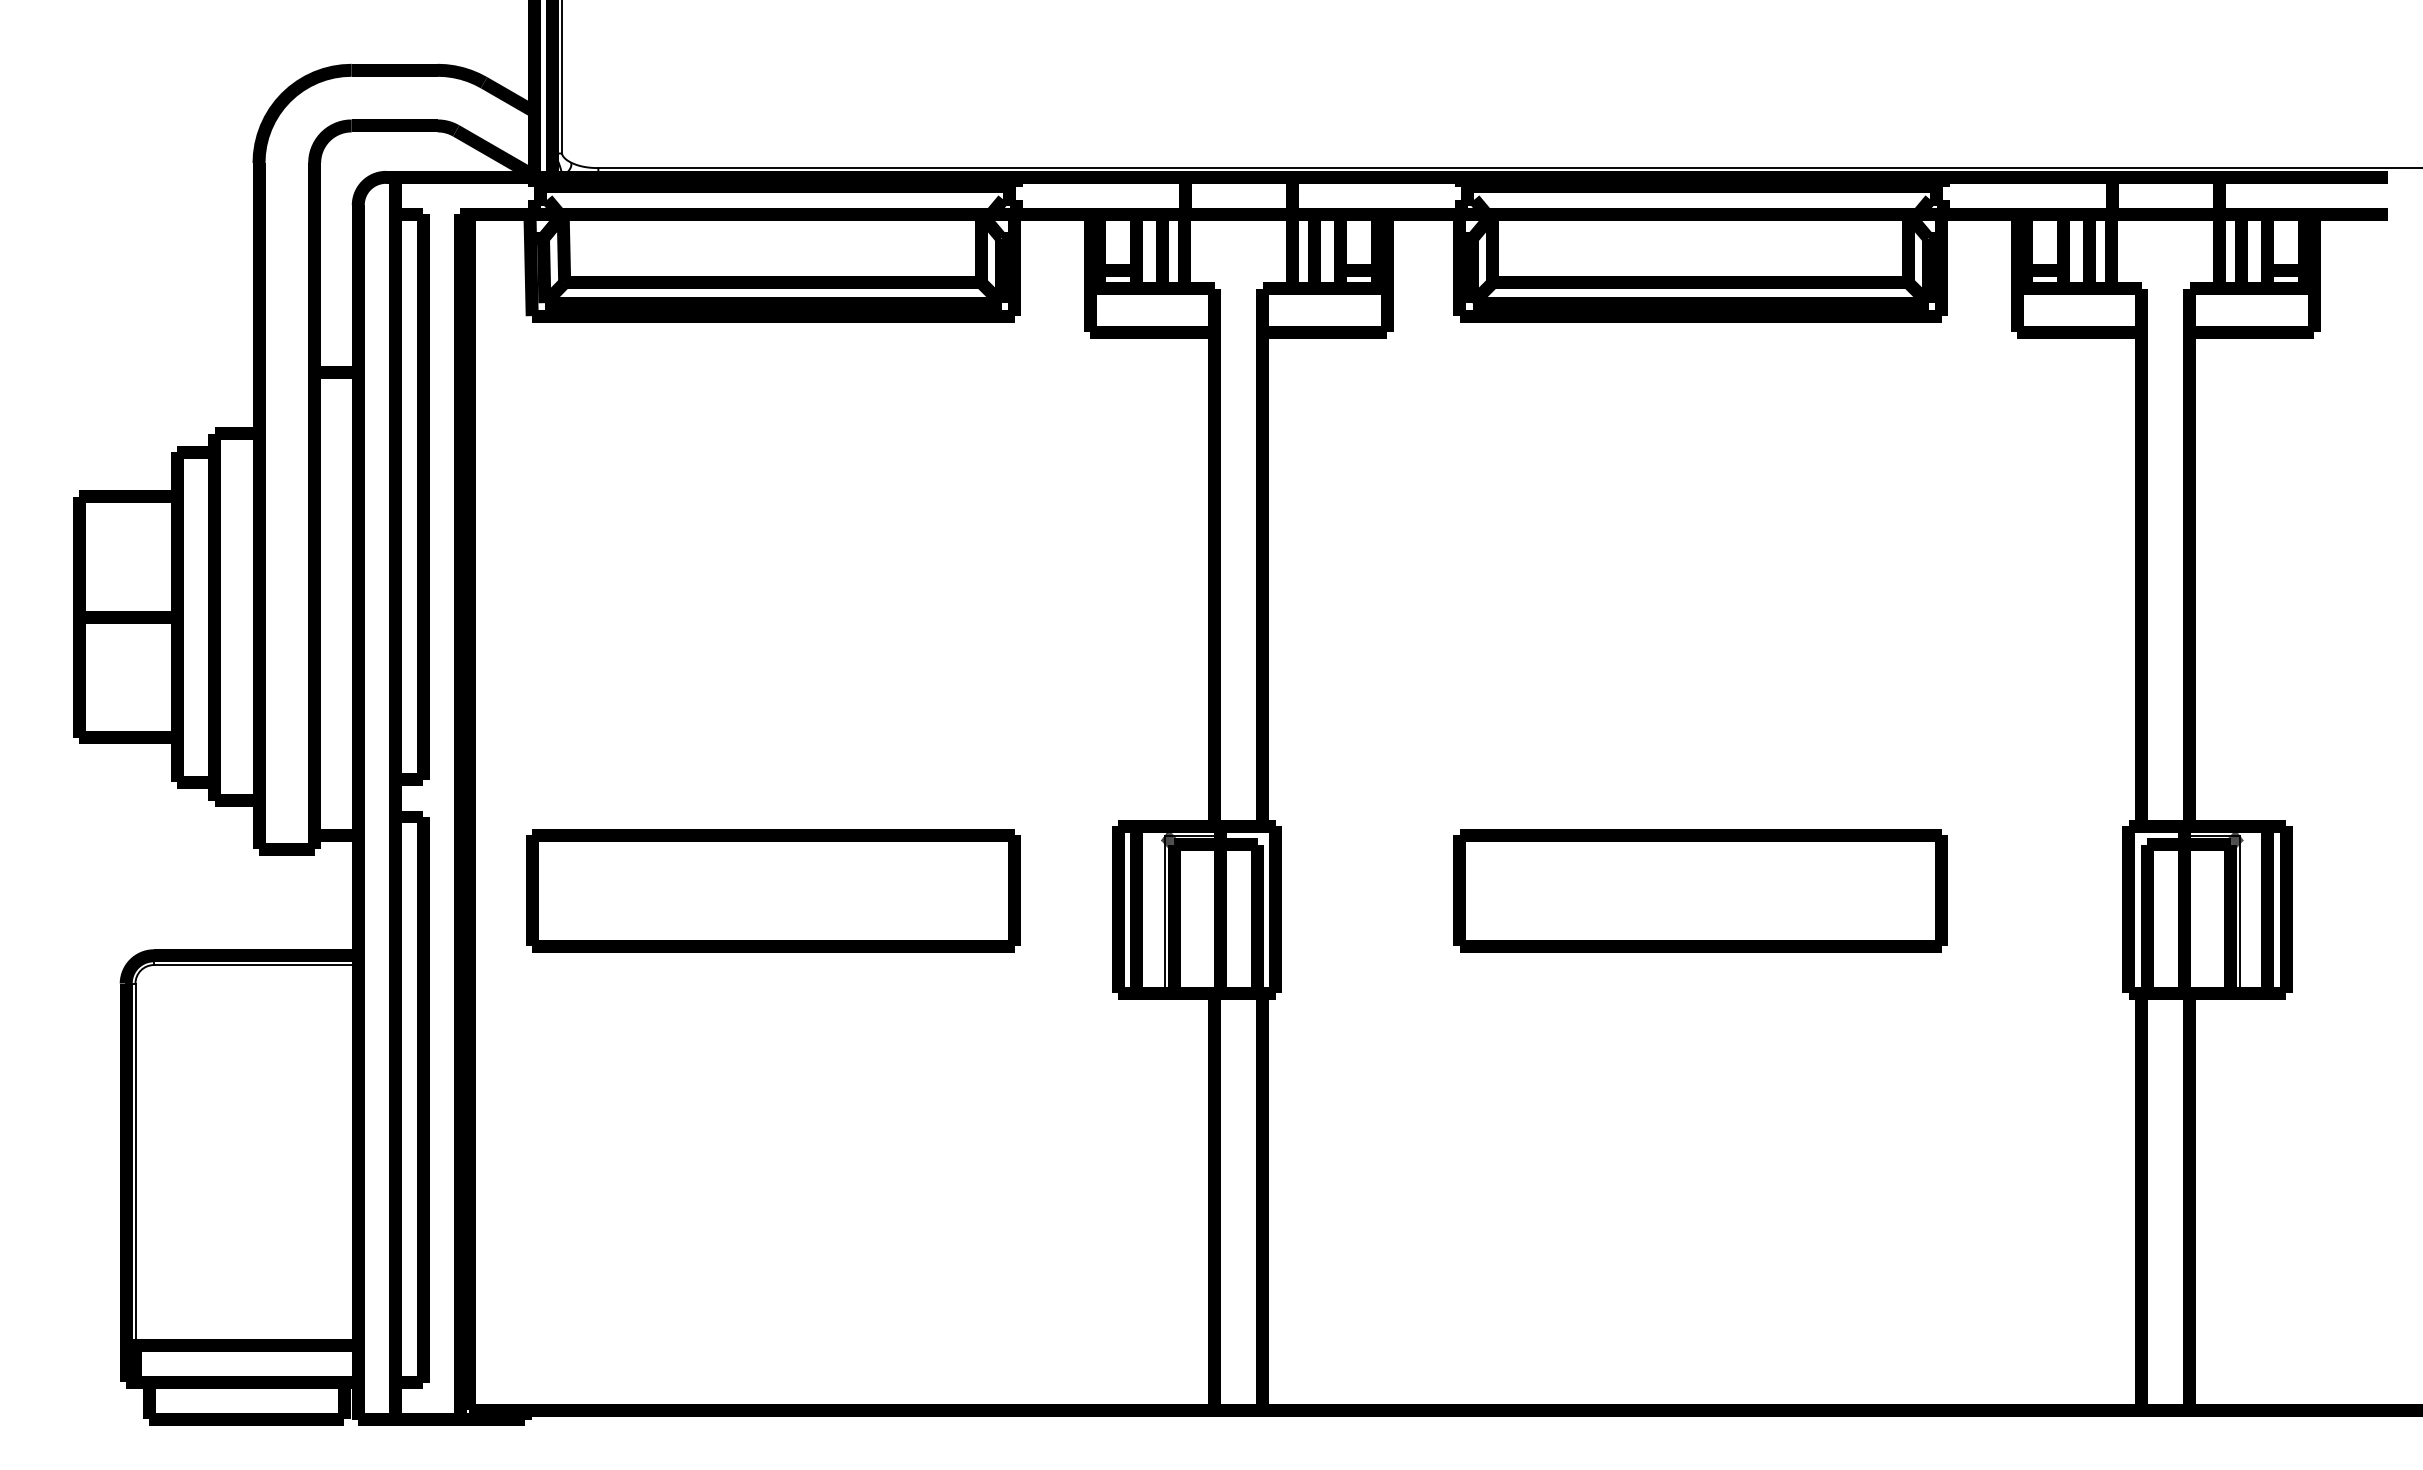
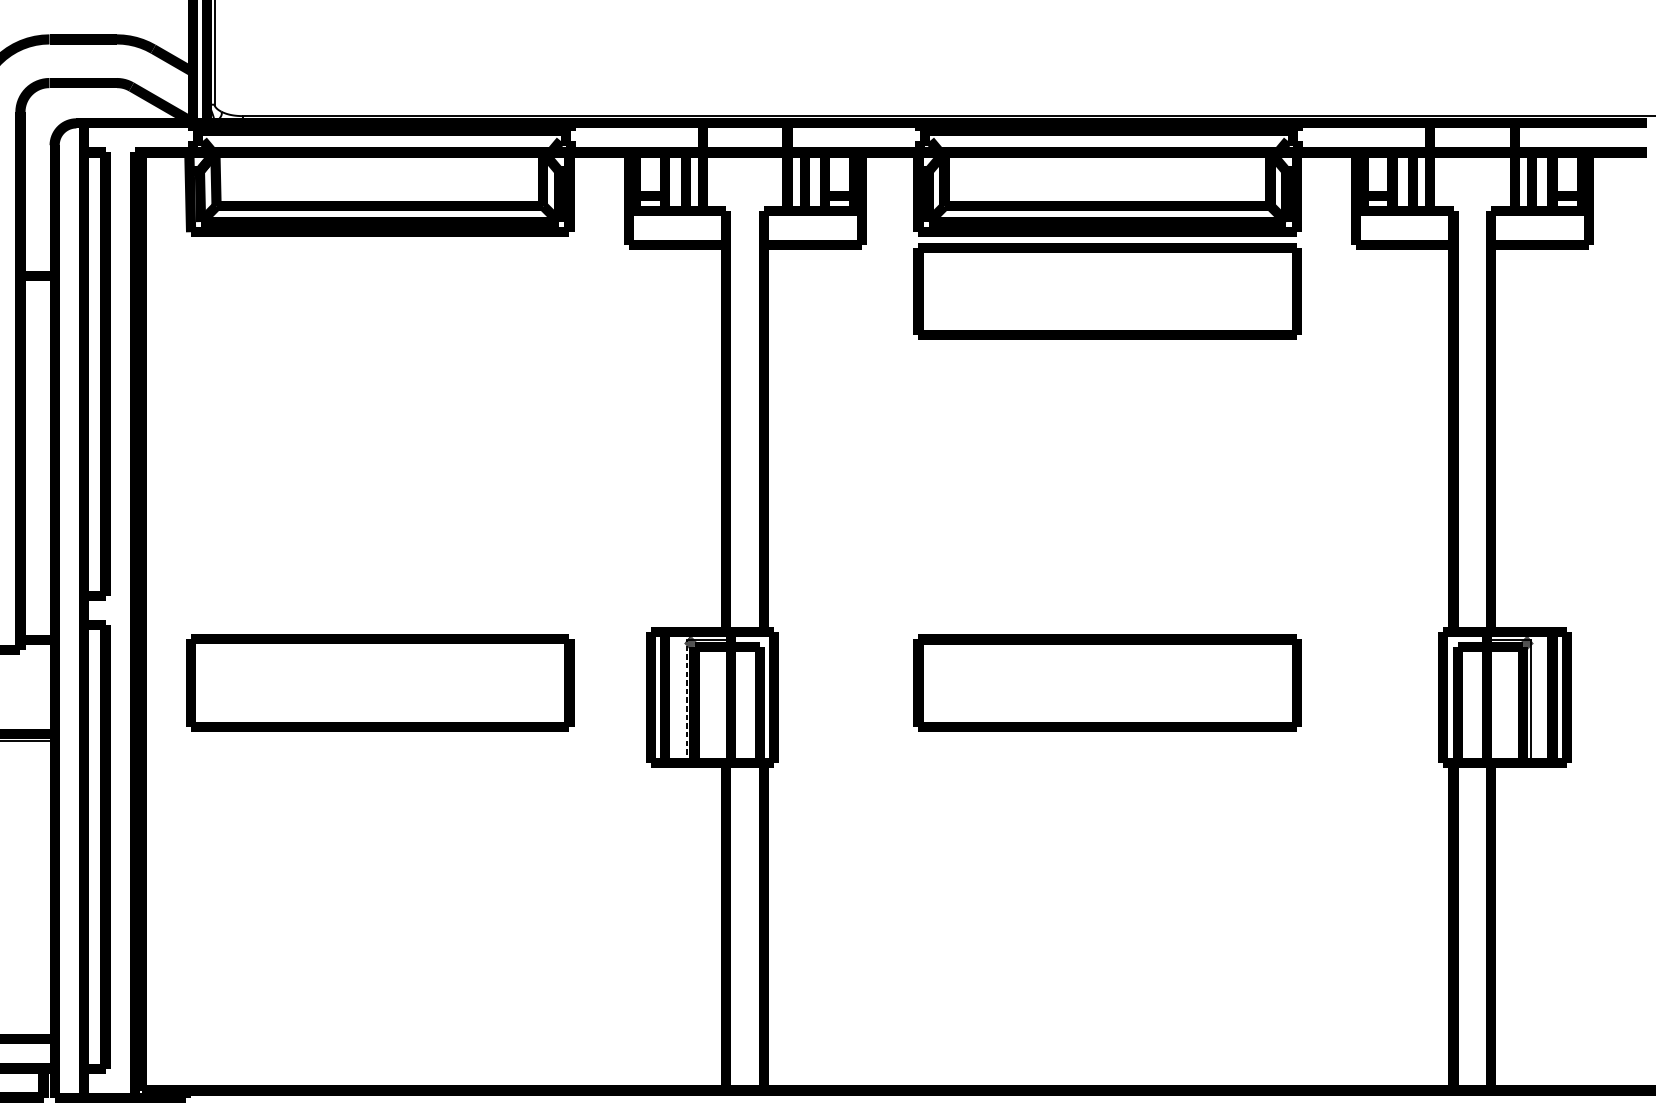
part: (1700, 391) -> (1107, 291), added
line: (1164, 914) -> (687, 701), solid -> dashed

